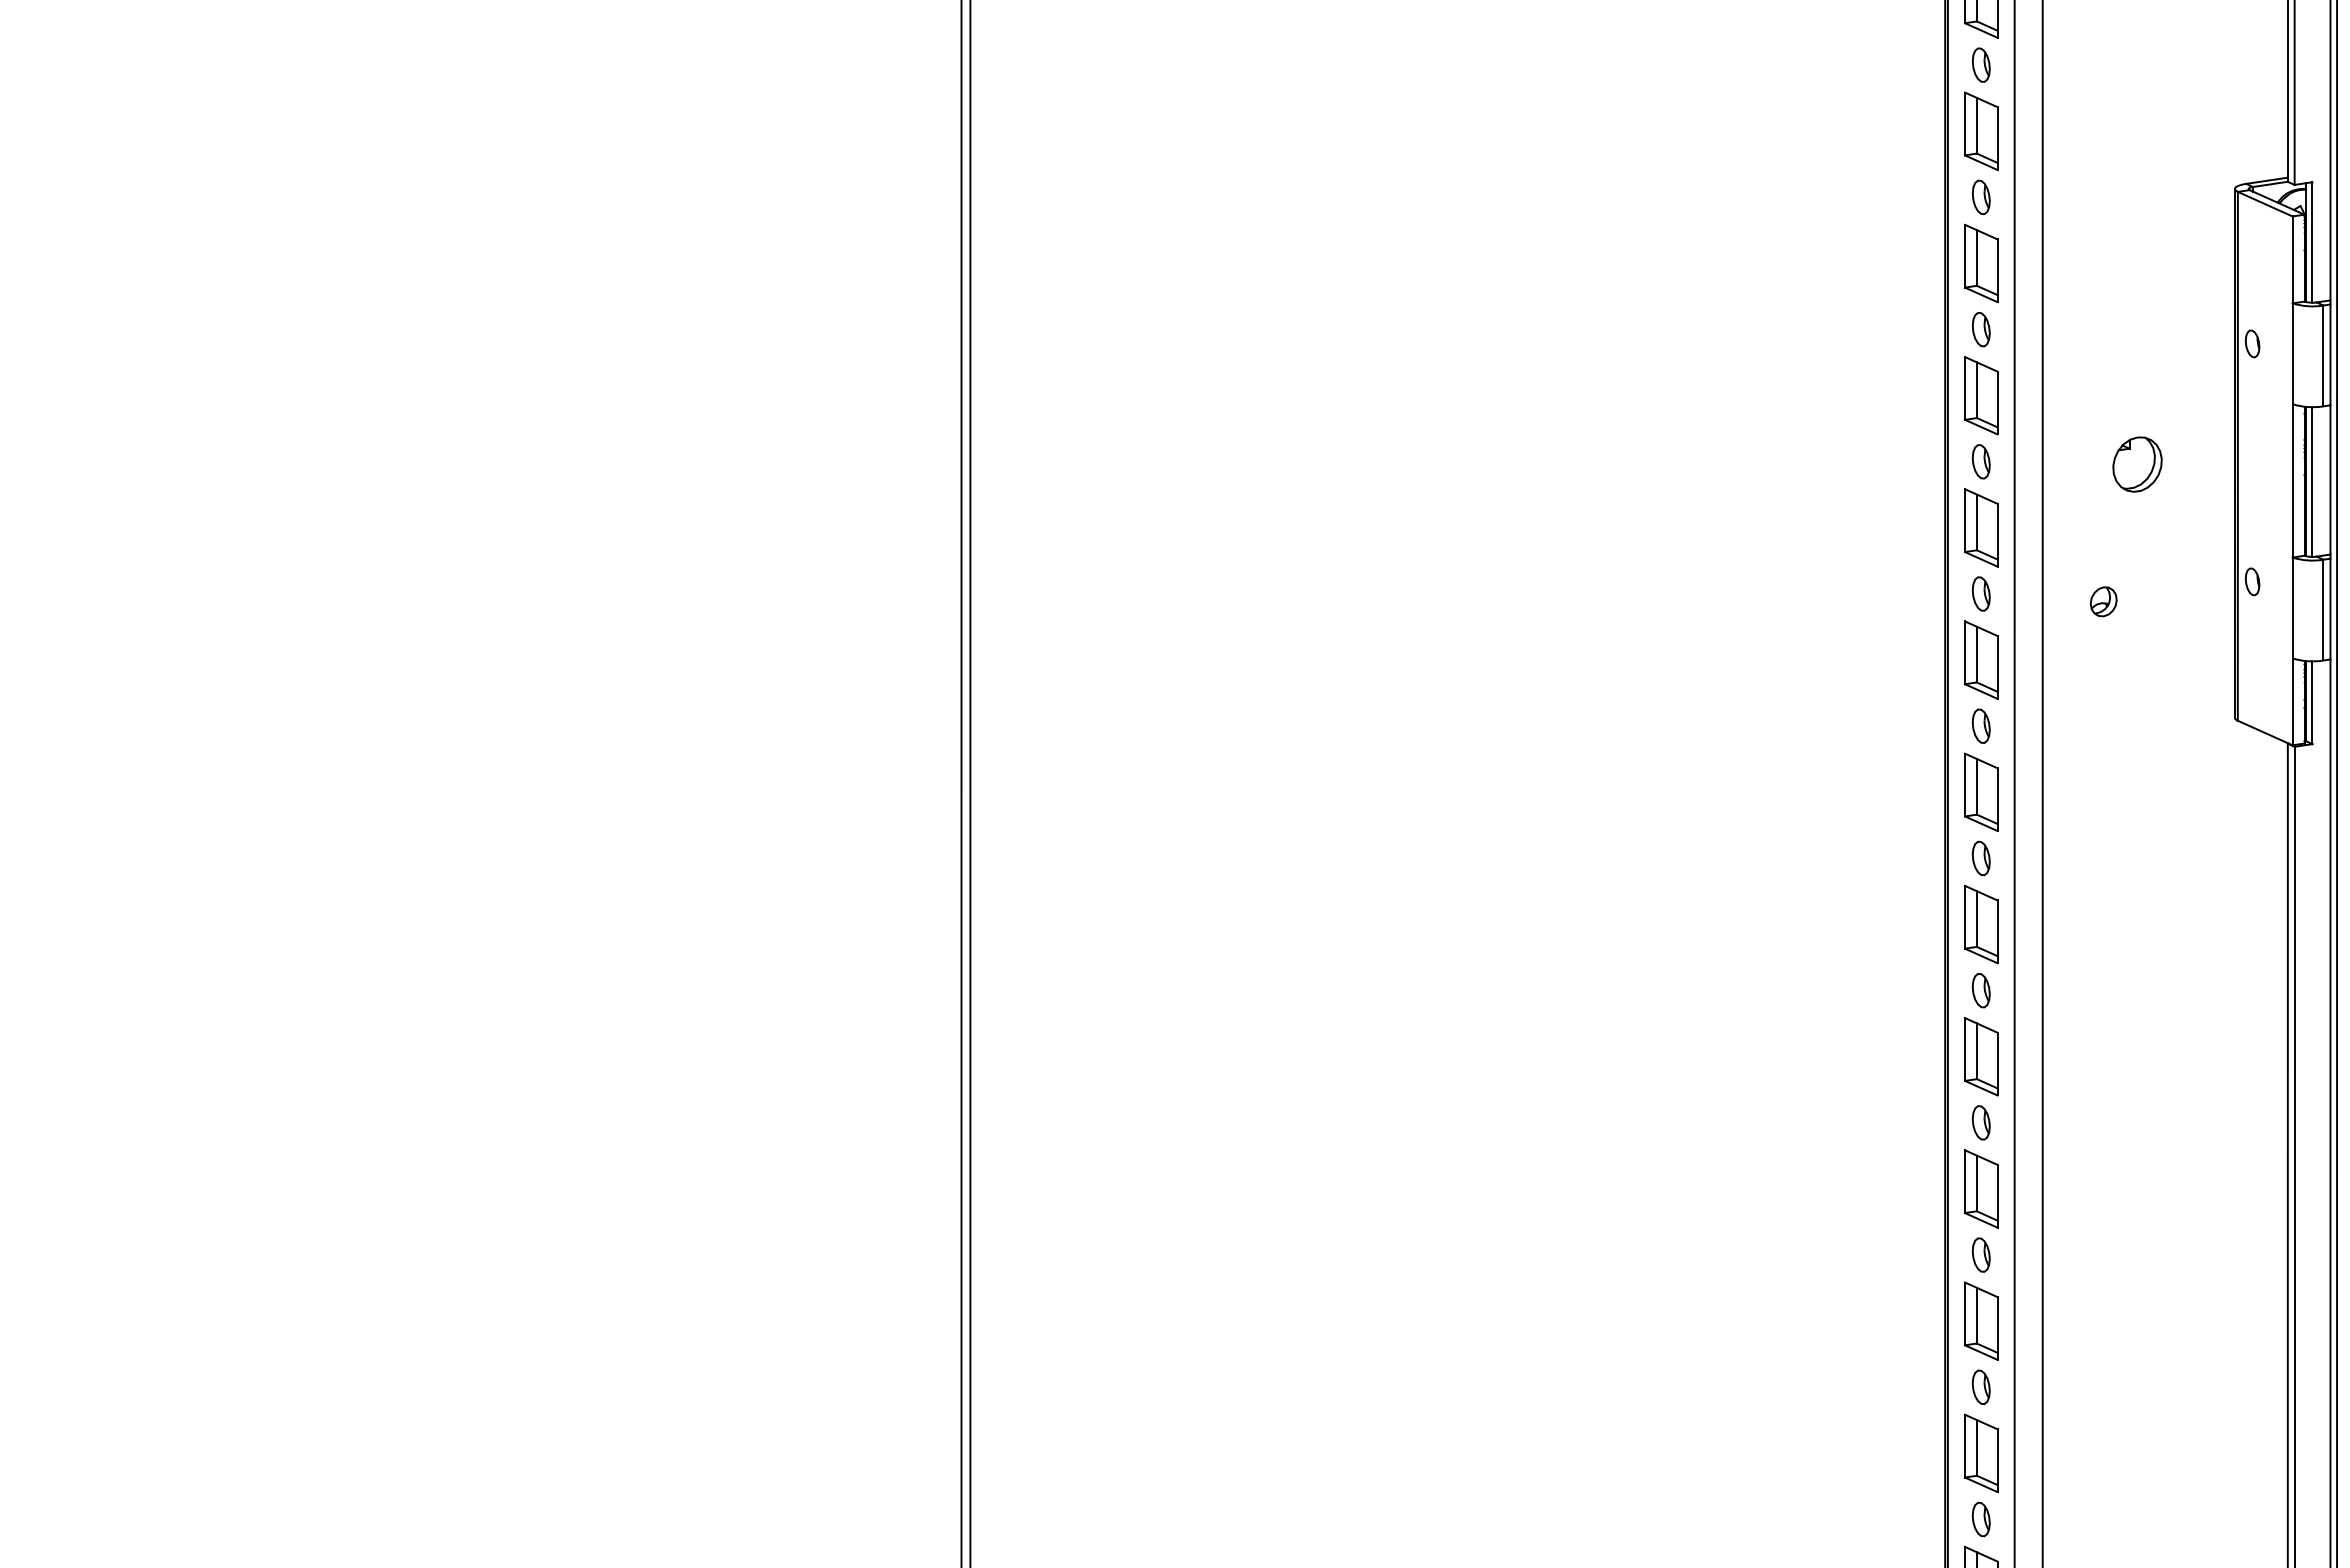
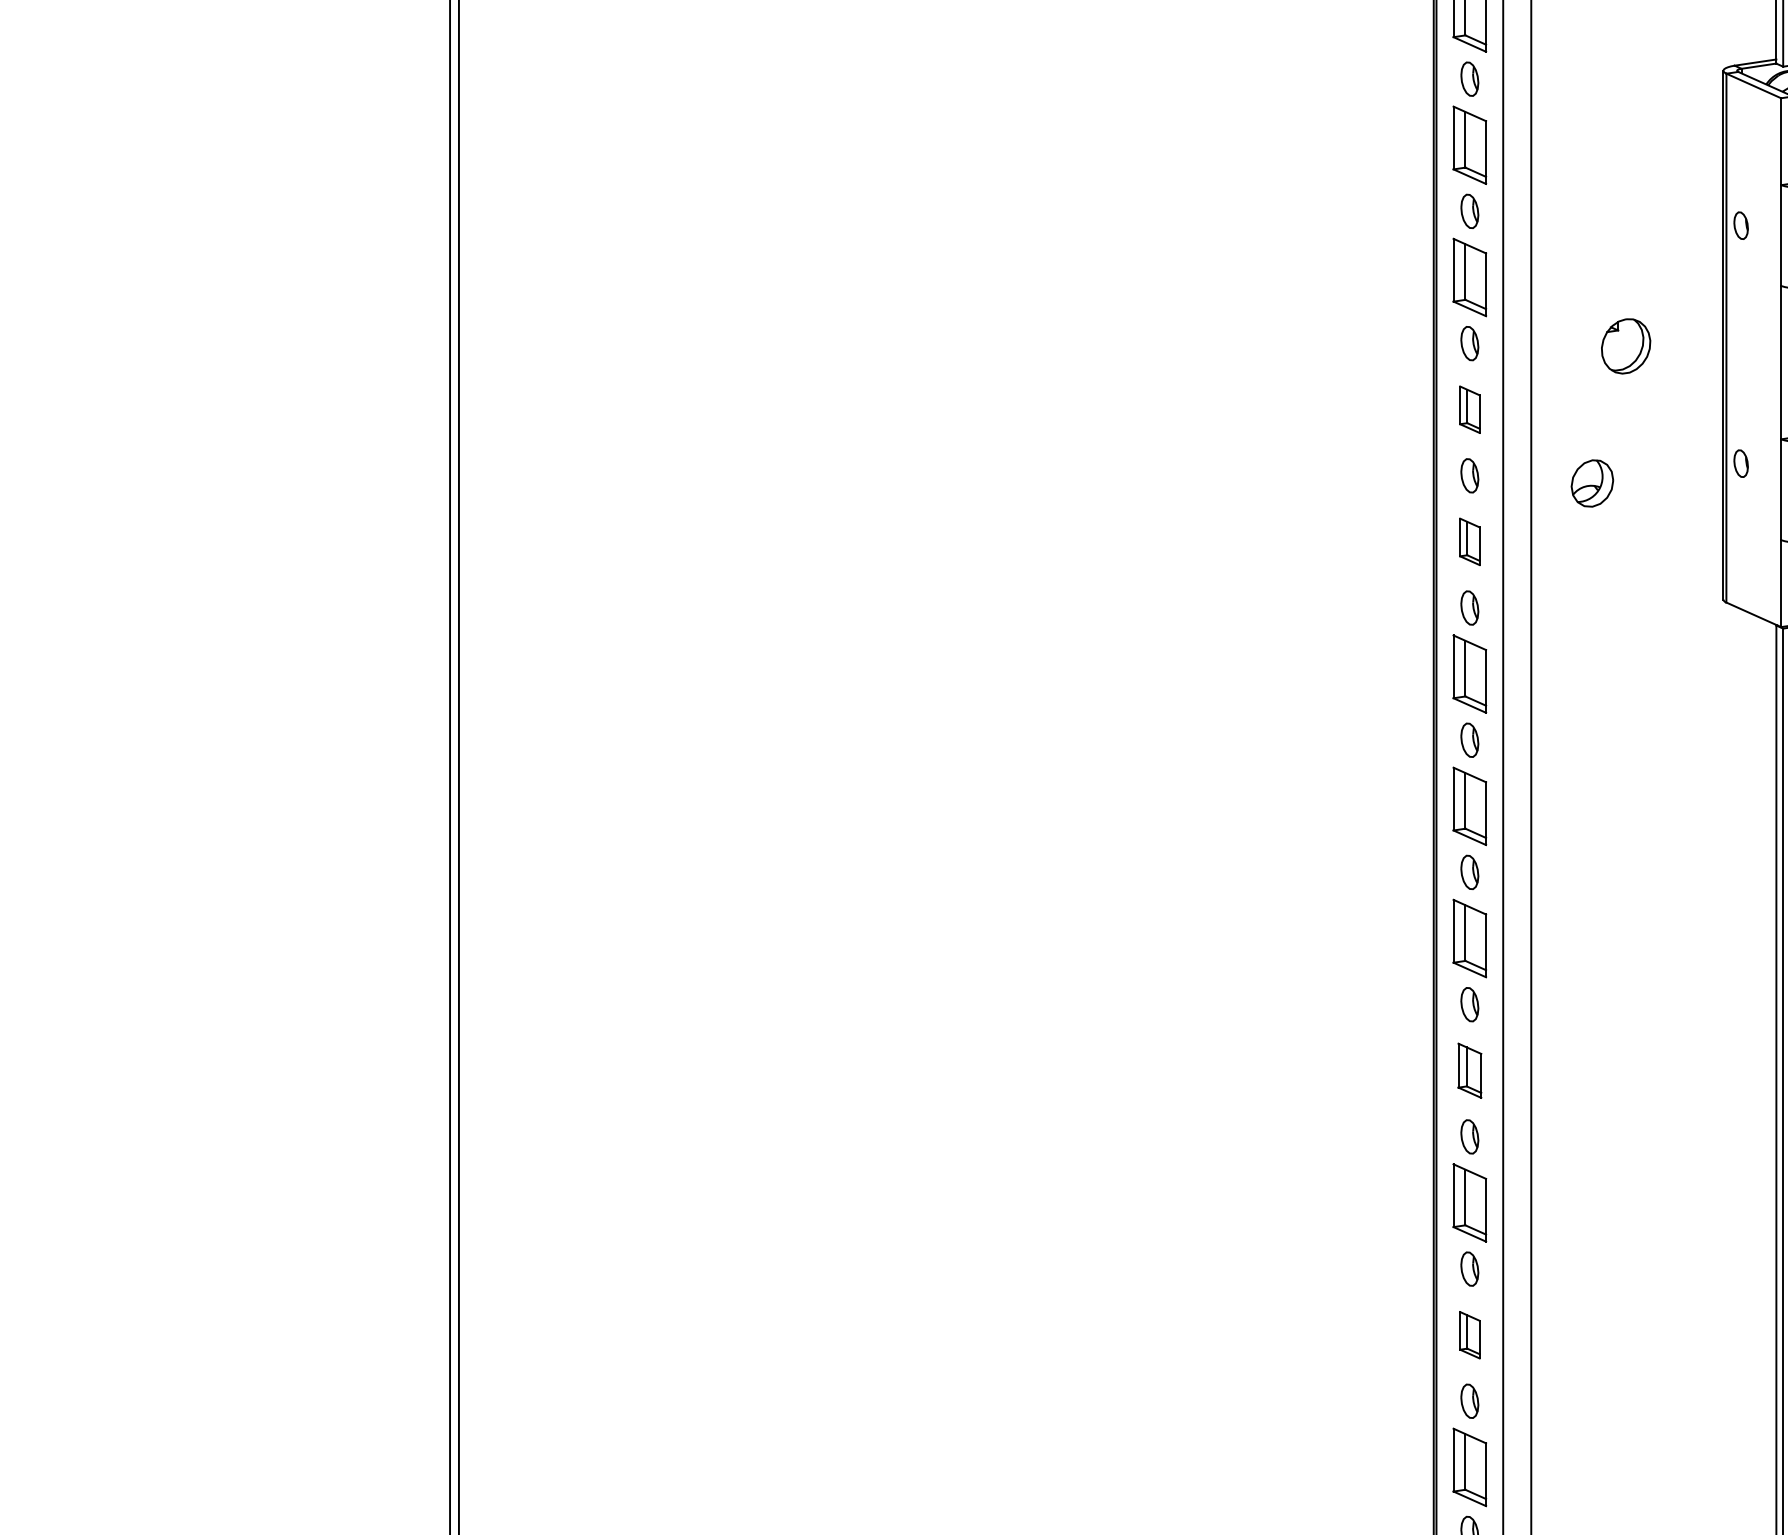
part: (1981, 527) -> (1470, 409), size x0.6
part: (2103, 601) -> (1592, 483), size x1.6
part: (1981, 659) -> (1470, 541), size x0.6
part: (1981, 1188) -> (1470, 1070), size x0.7
part: (1981, 1453) -> (1470, 1335), size x0.6

